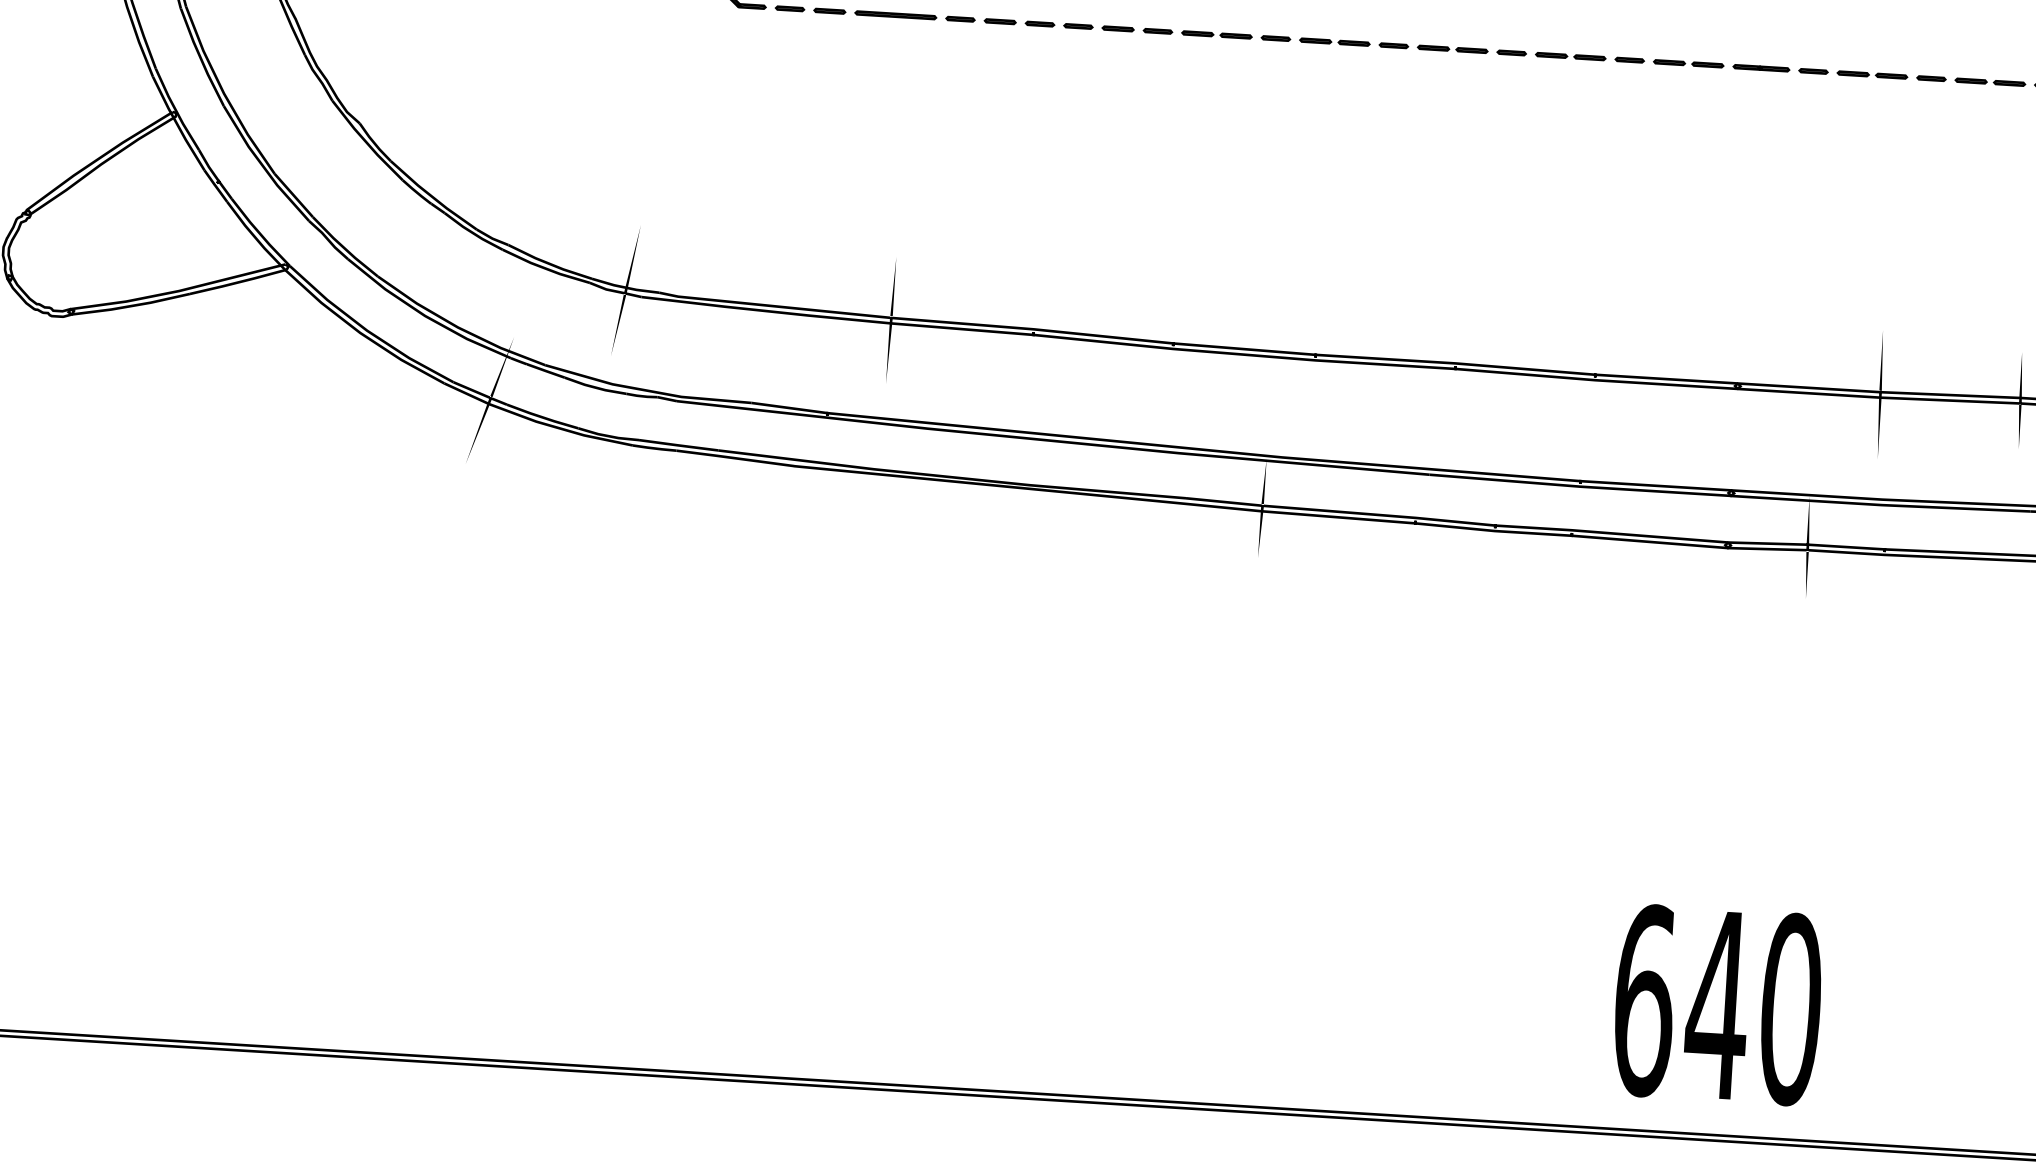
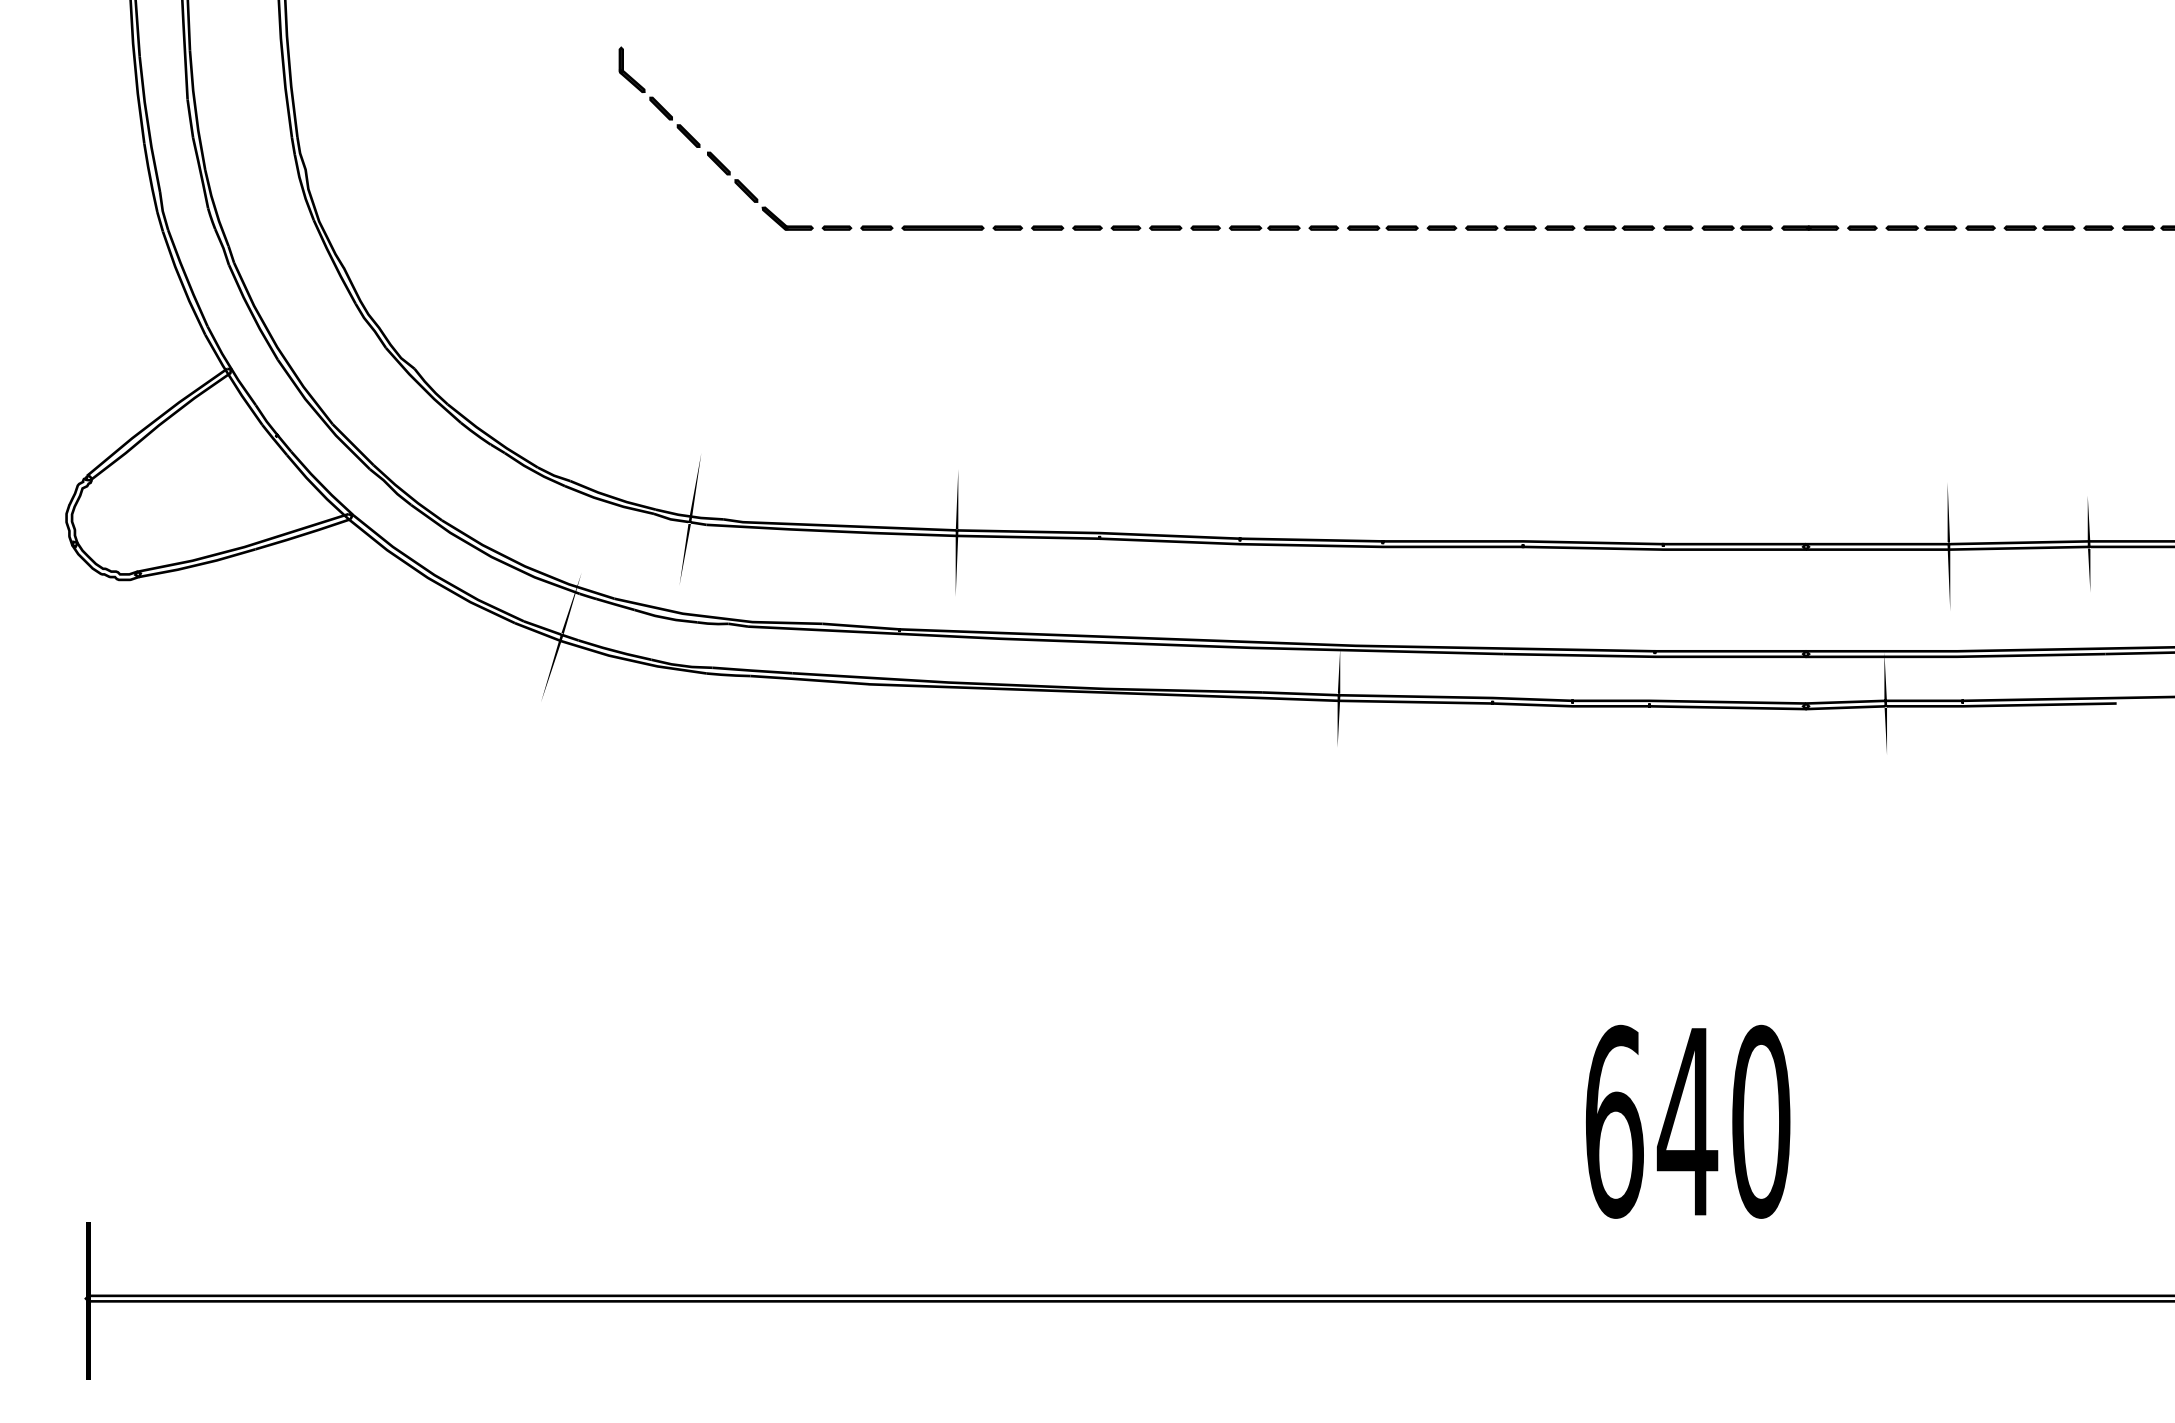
text: (1718, 1004) -> (1688, 1121), moved

